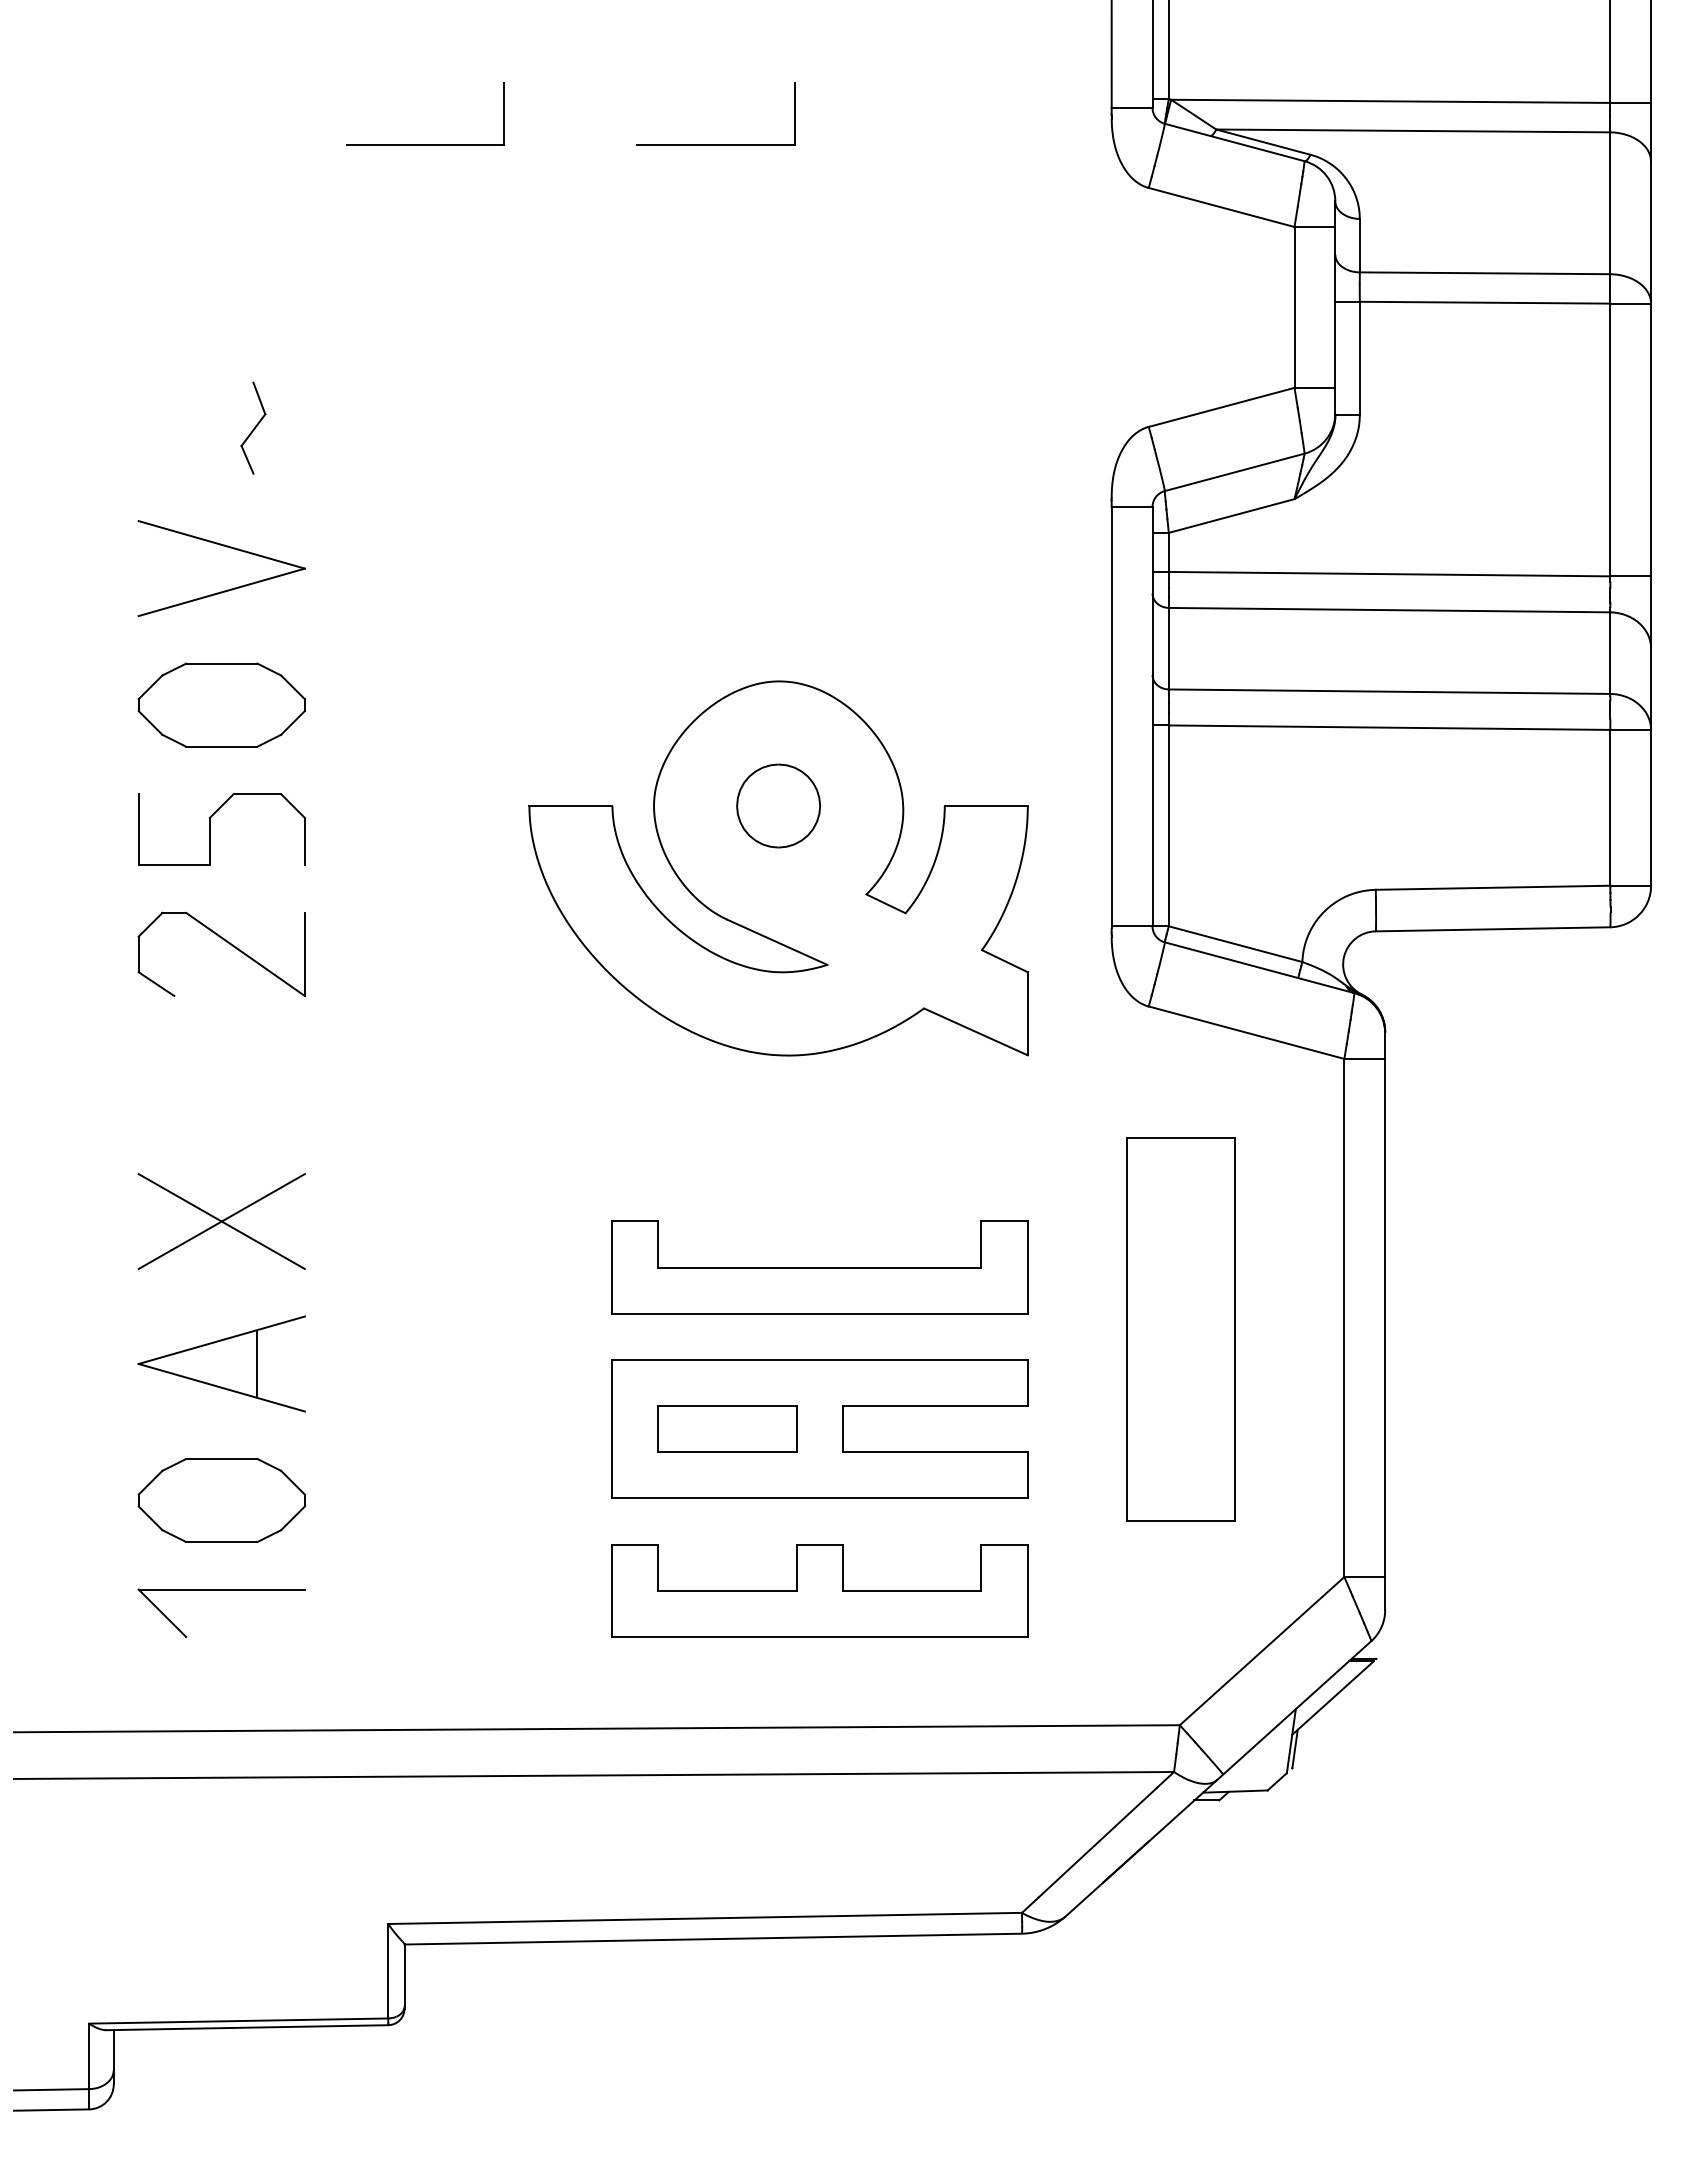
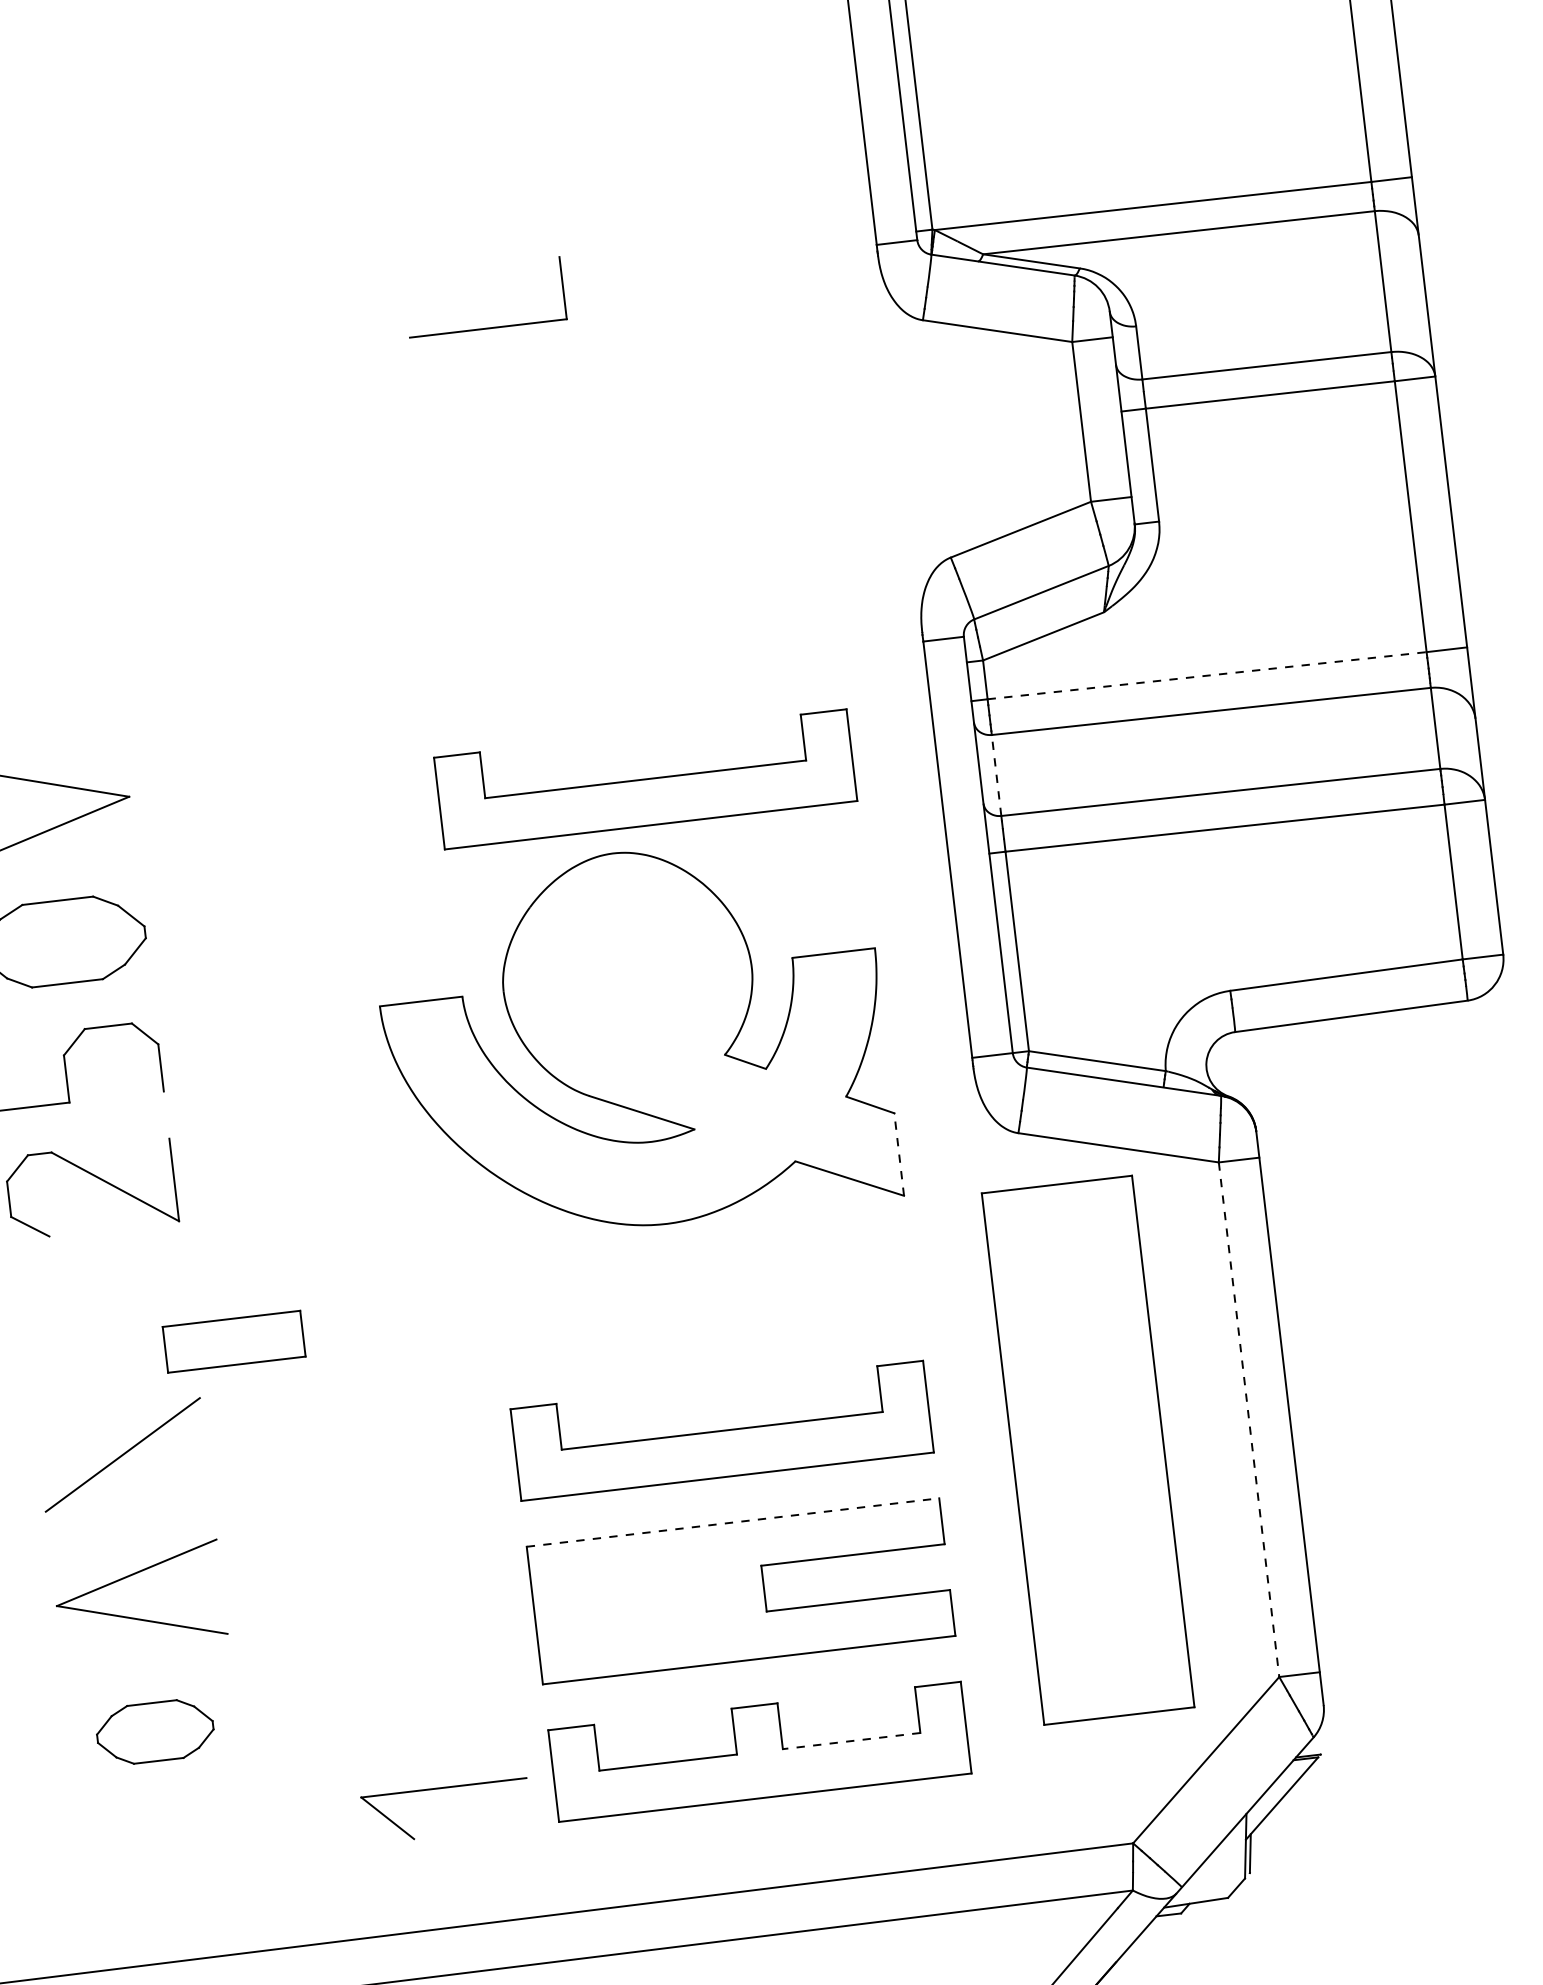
part: (425, 144) -> (199, 361), removed
part: (253, 427) -> (61, 662), removed
line: (1389, 574) -> (1207, 676), solid -> dashed
part: (819, 611) -> (645, 779), added
line: (1168, 648) -> (996, 775), solid -> dashed
part: (778, 805) -> (627, 976), removed
line: (1027, 1013) -> (898, 1154), solid -> dashed
line: (221, 1221) -> (122, 1454), removed
line: (1344, 1318) -> (1249, 1420), solid -> dashed
part: (1180, 1329) -> (1087, 1450), size x1.4
line: (819, 1359) -> (732, 1522), solid -> dashed
line: (257, 1363) -> (174, 1591), removed
part: (727, 1428) -> (234, 1341), moved
part: (221, 1500) -> (155, 1732), size x0.7
part: (221, 1590) -> (443, 1788), moved
line: (911, 1590) -> (850, 1740), solid -> dashed

